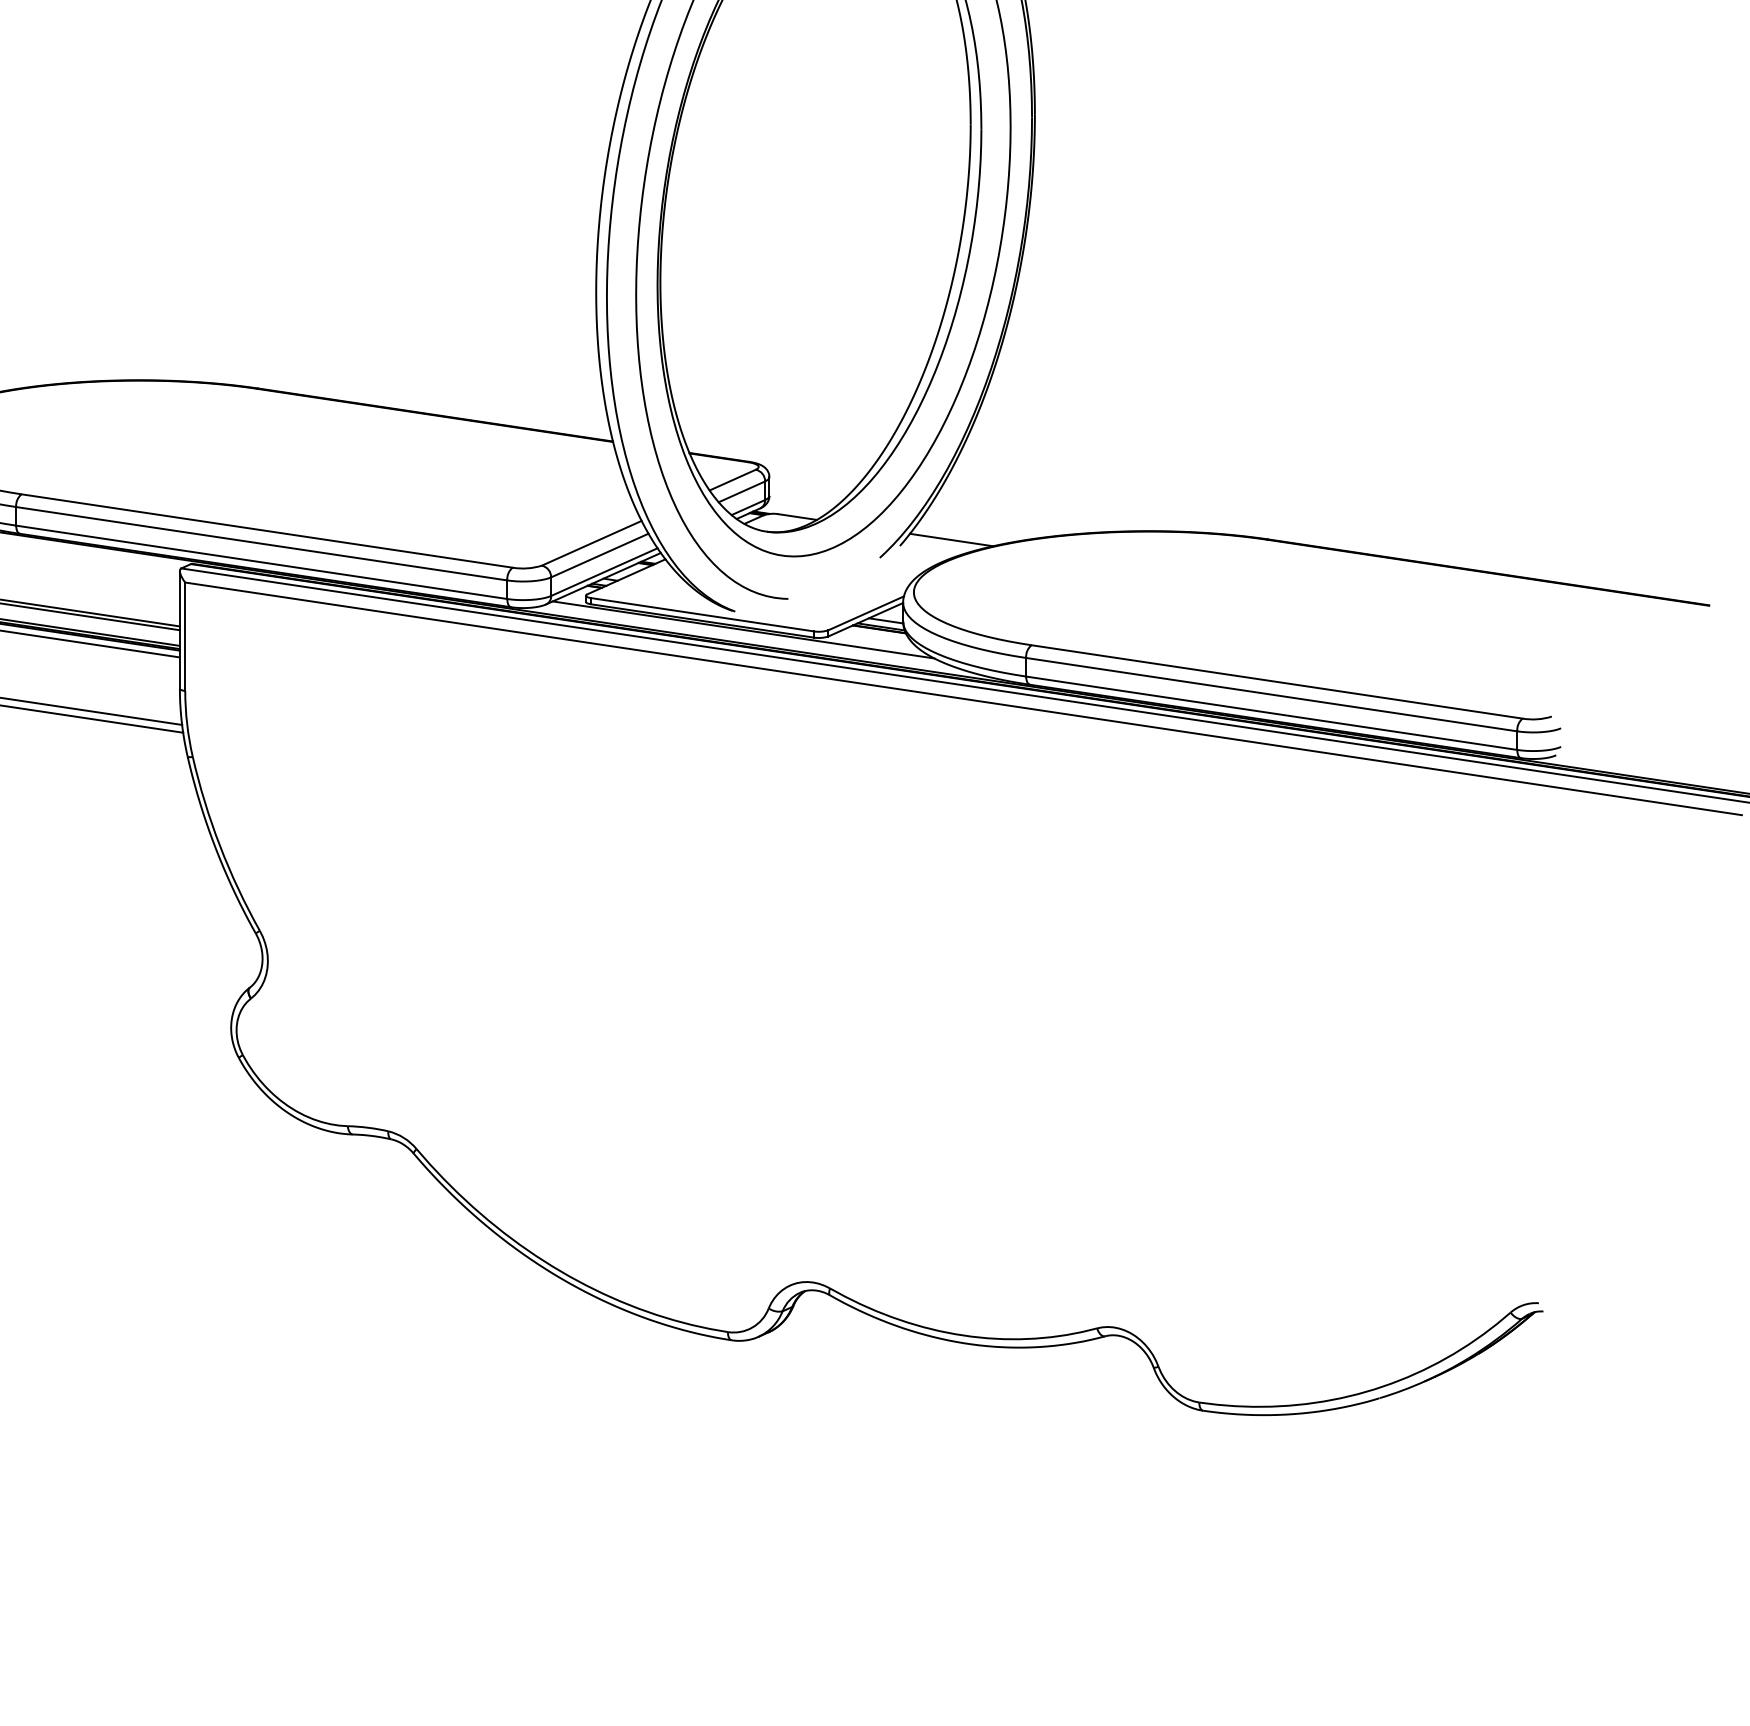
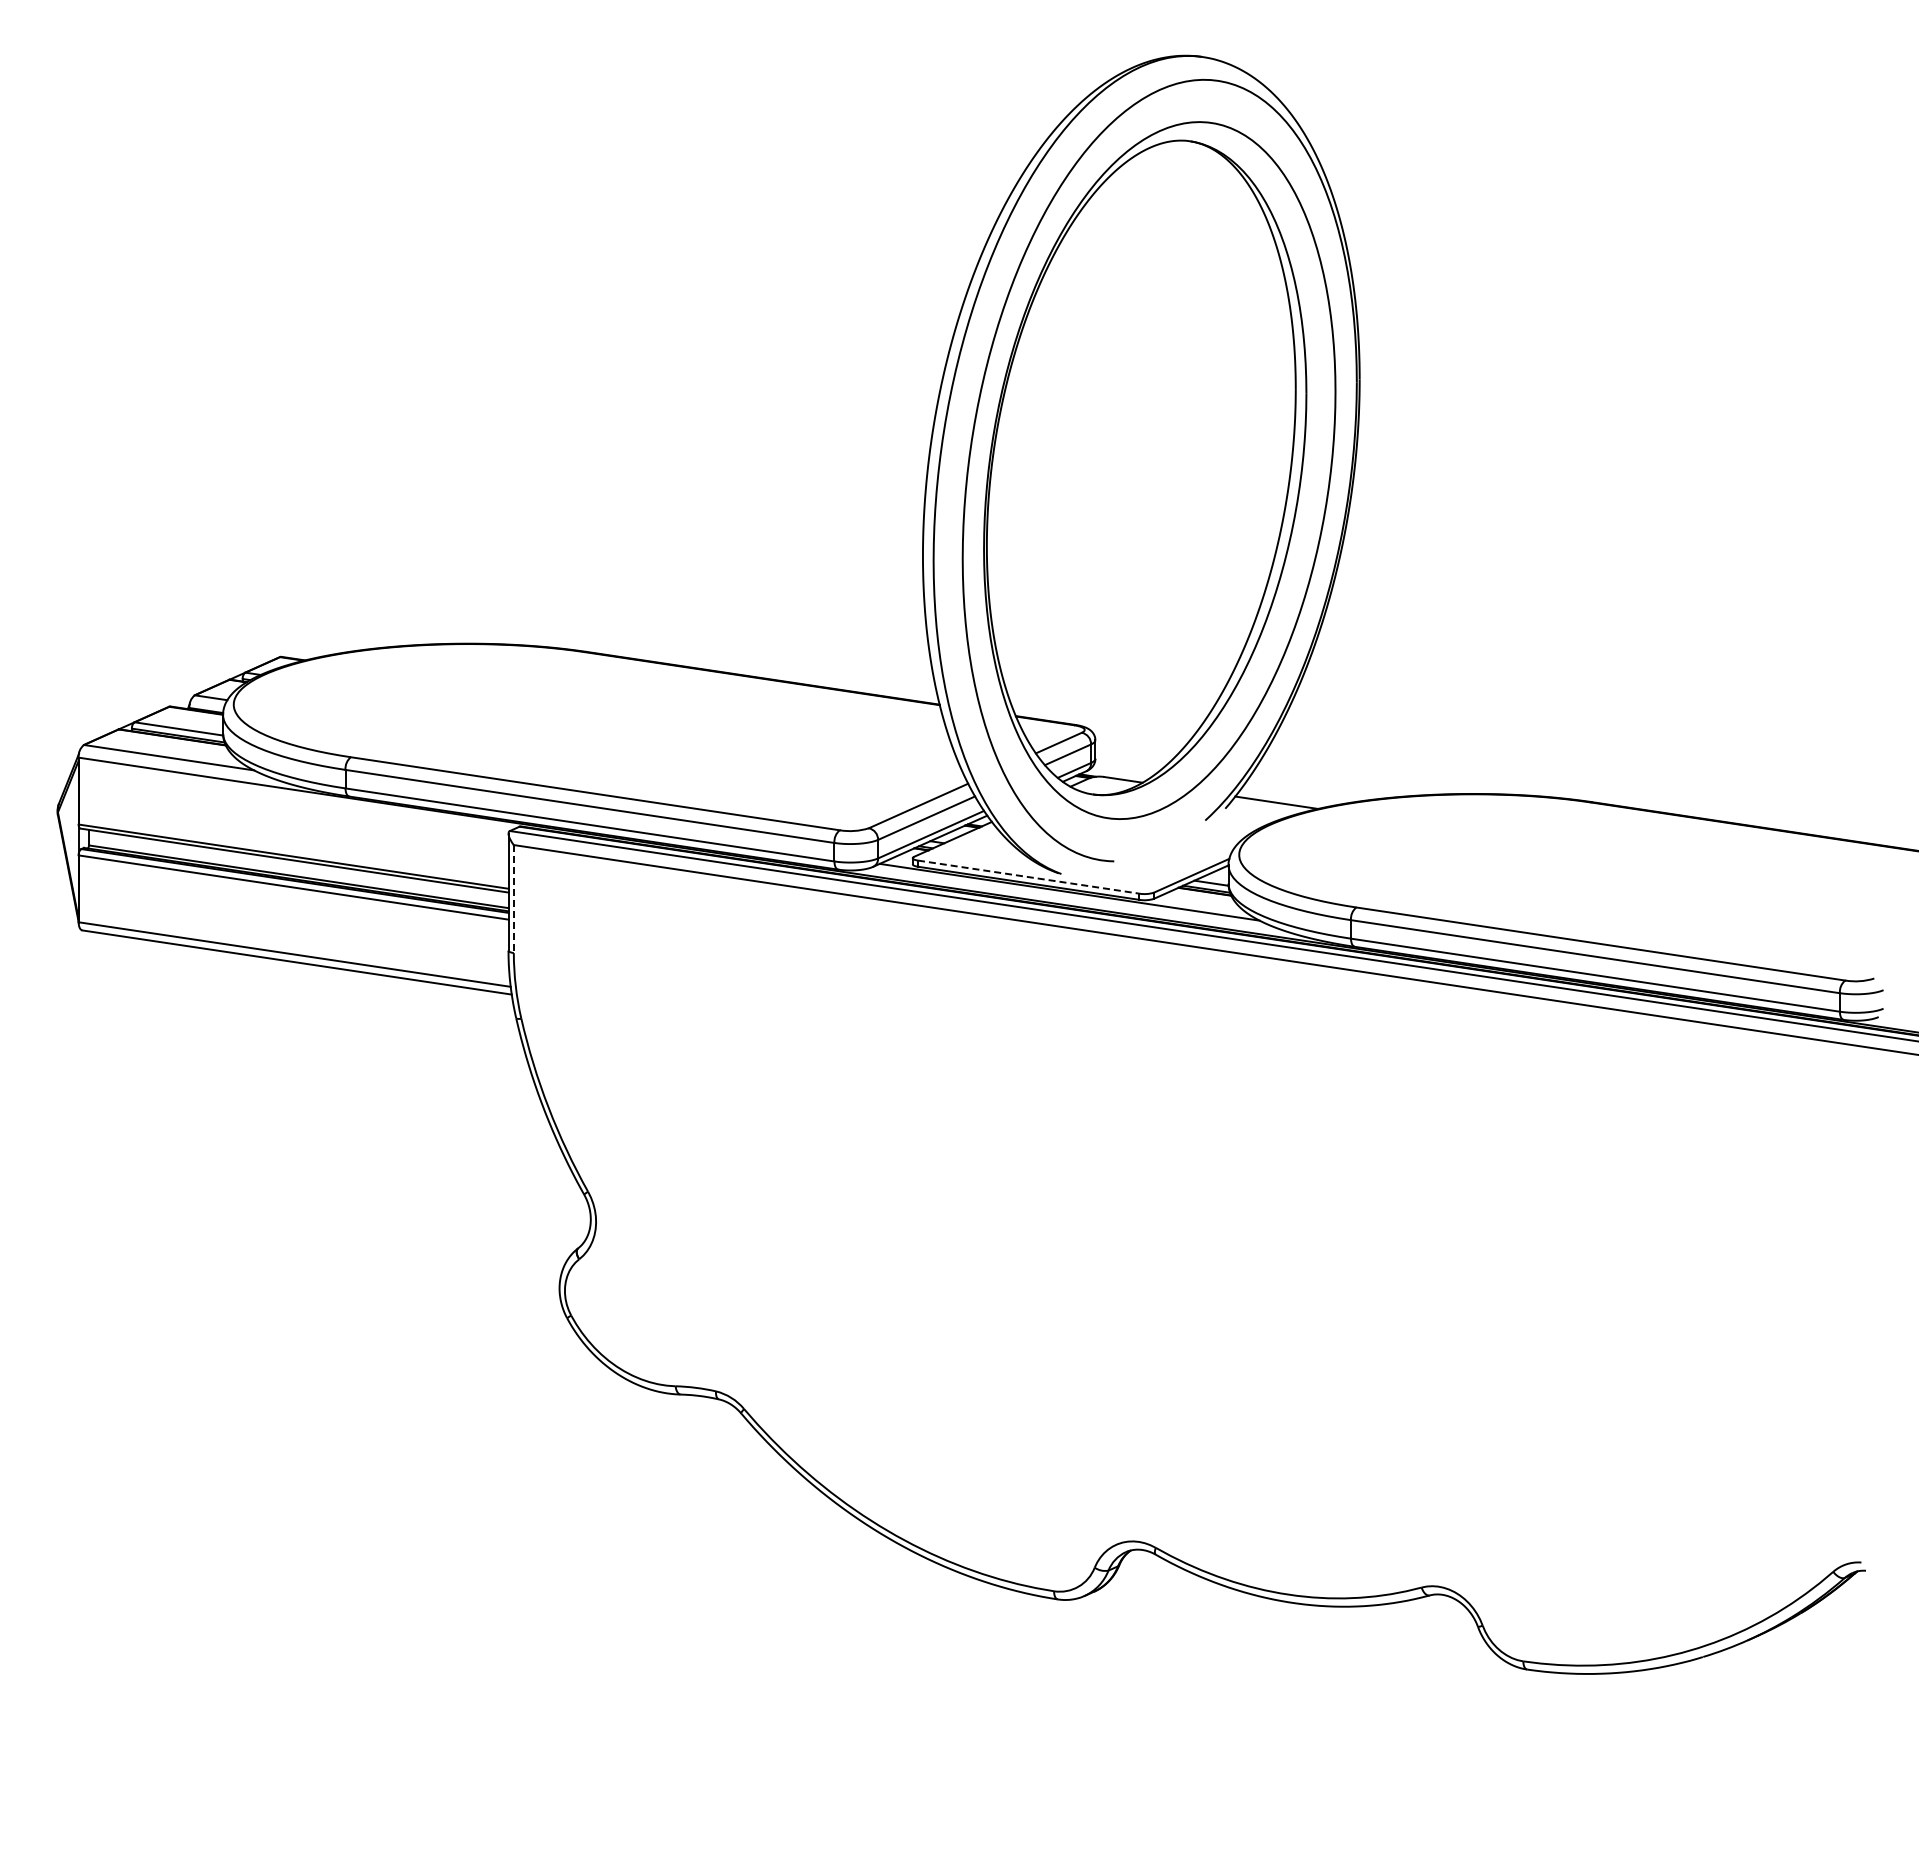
line: (702, 615) -> (1028, 877), solid -> dashed
line: (184, 637) -> (513, 899), solid -> dashed

